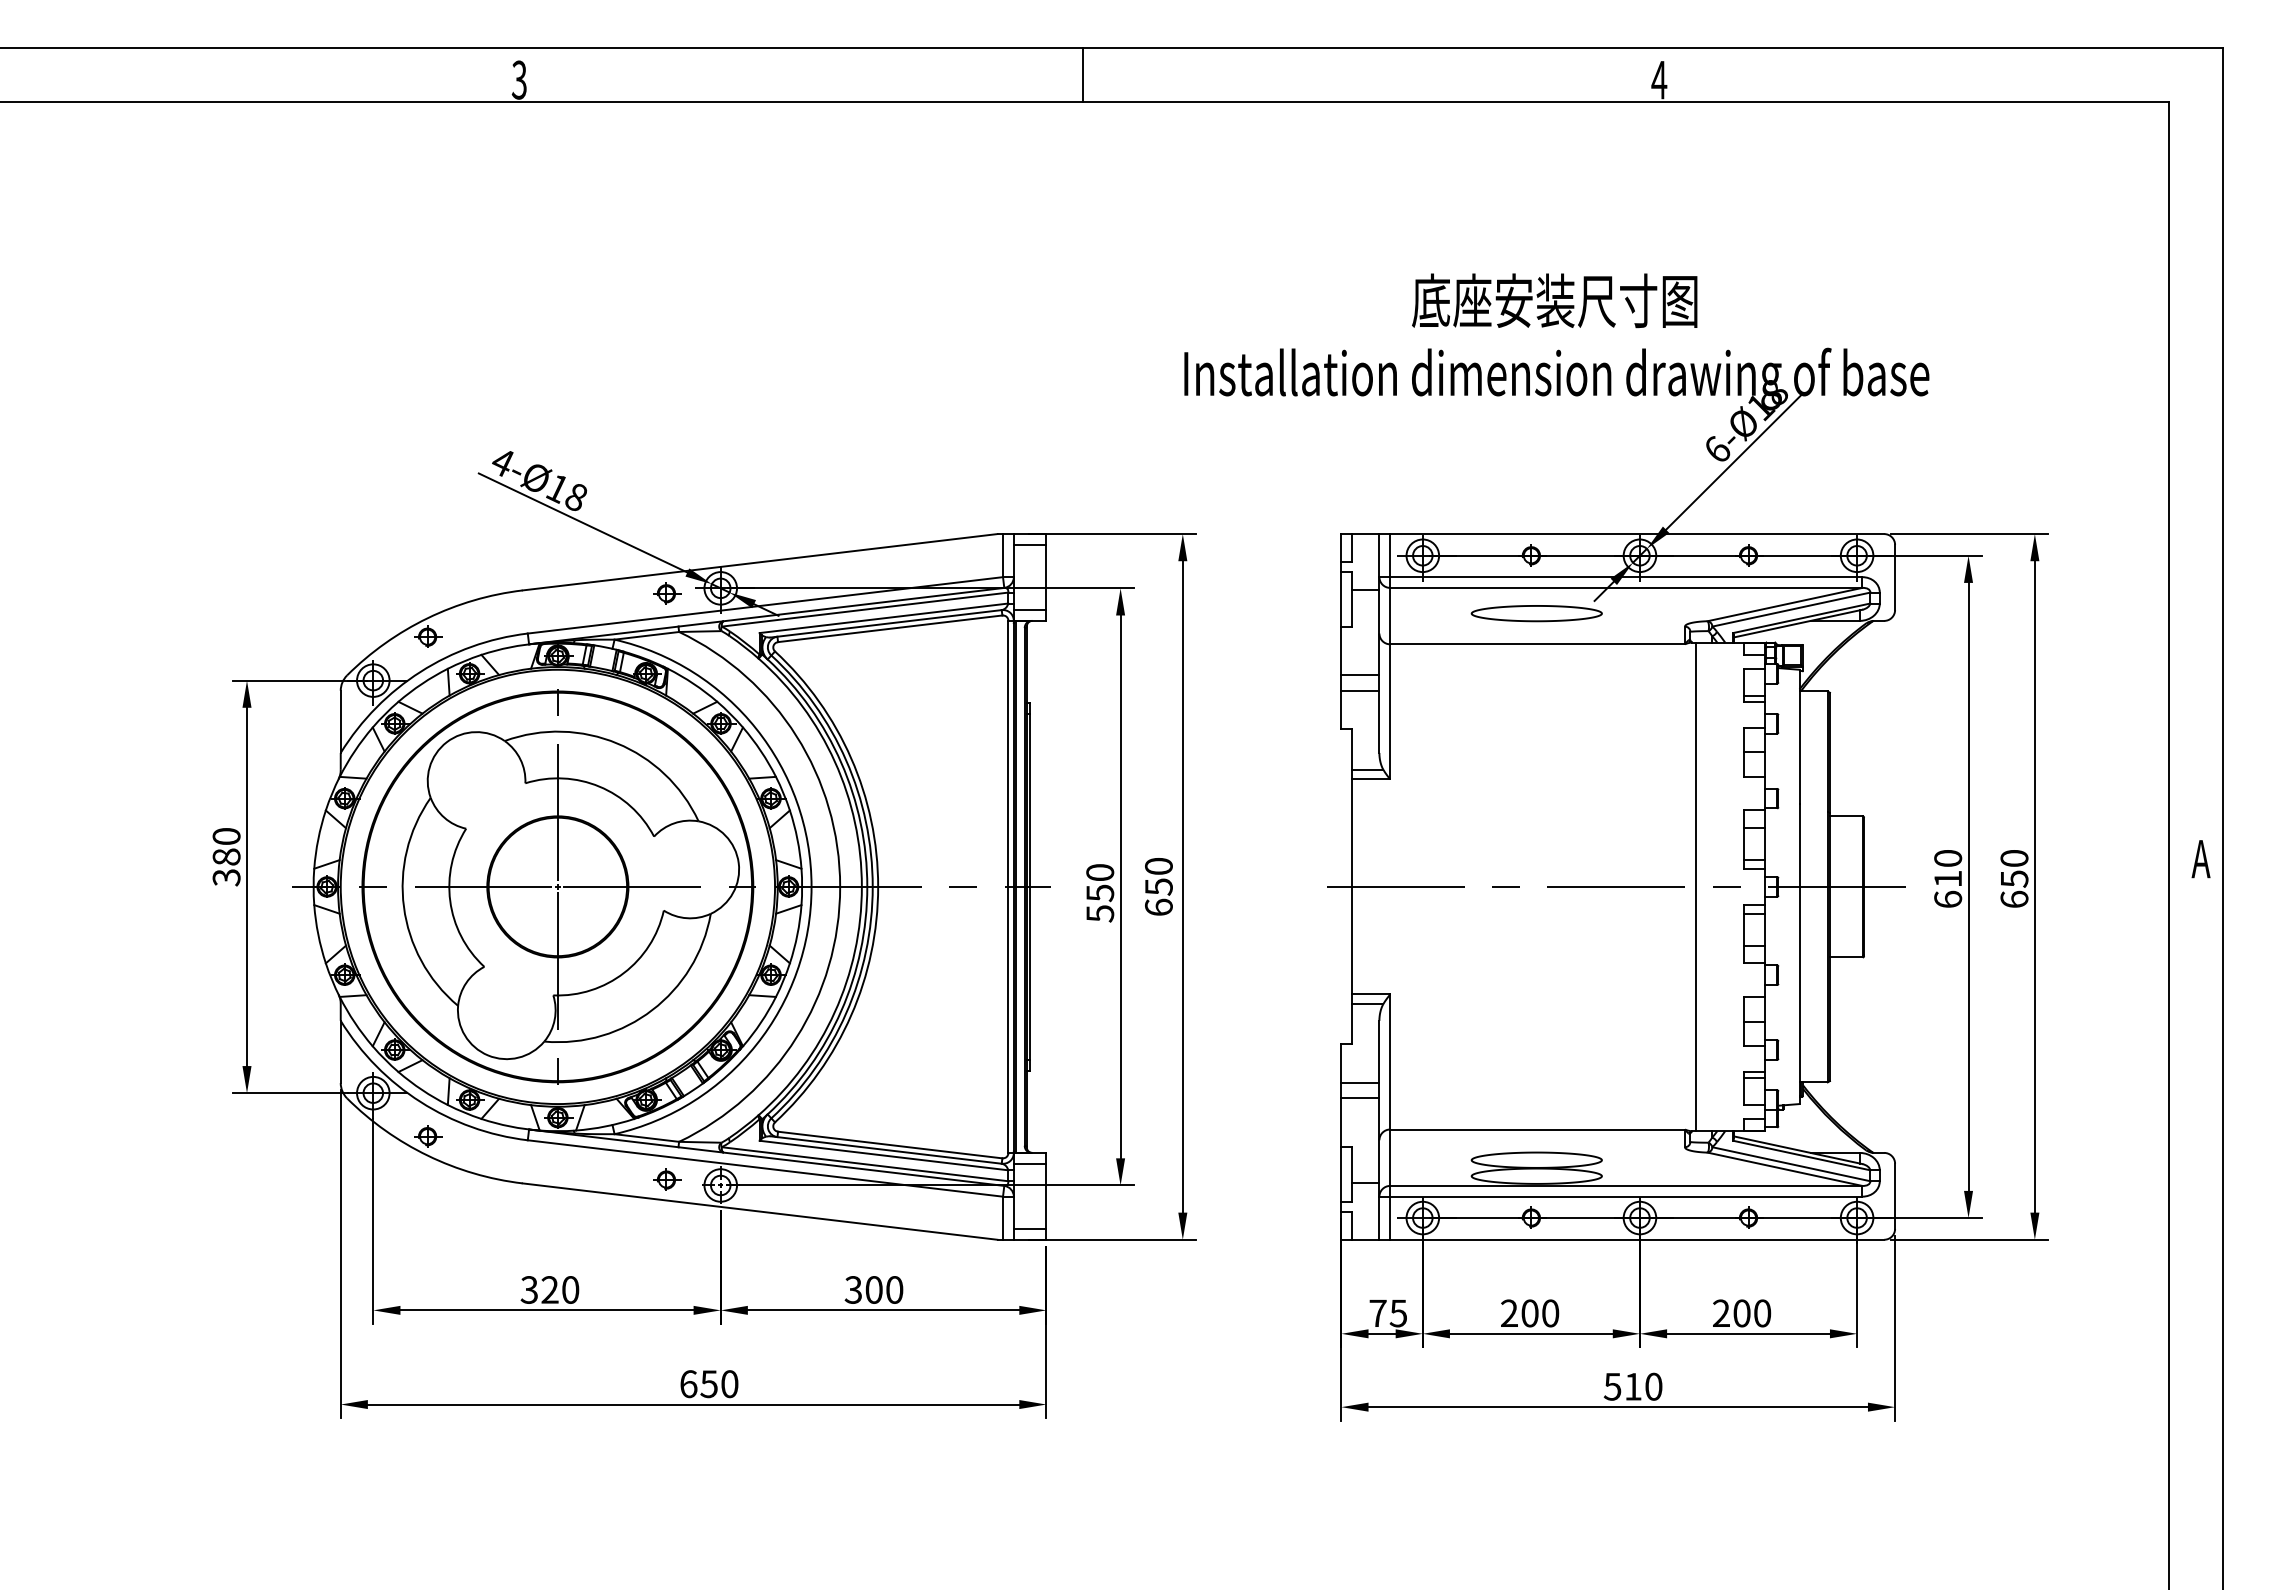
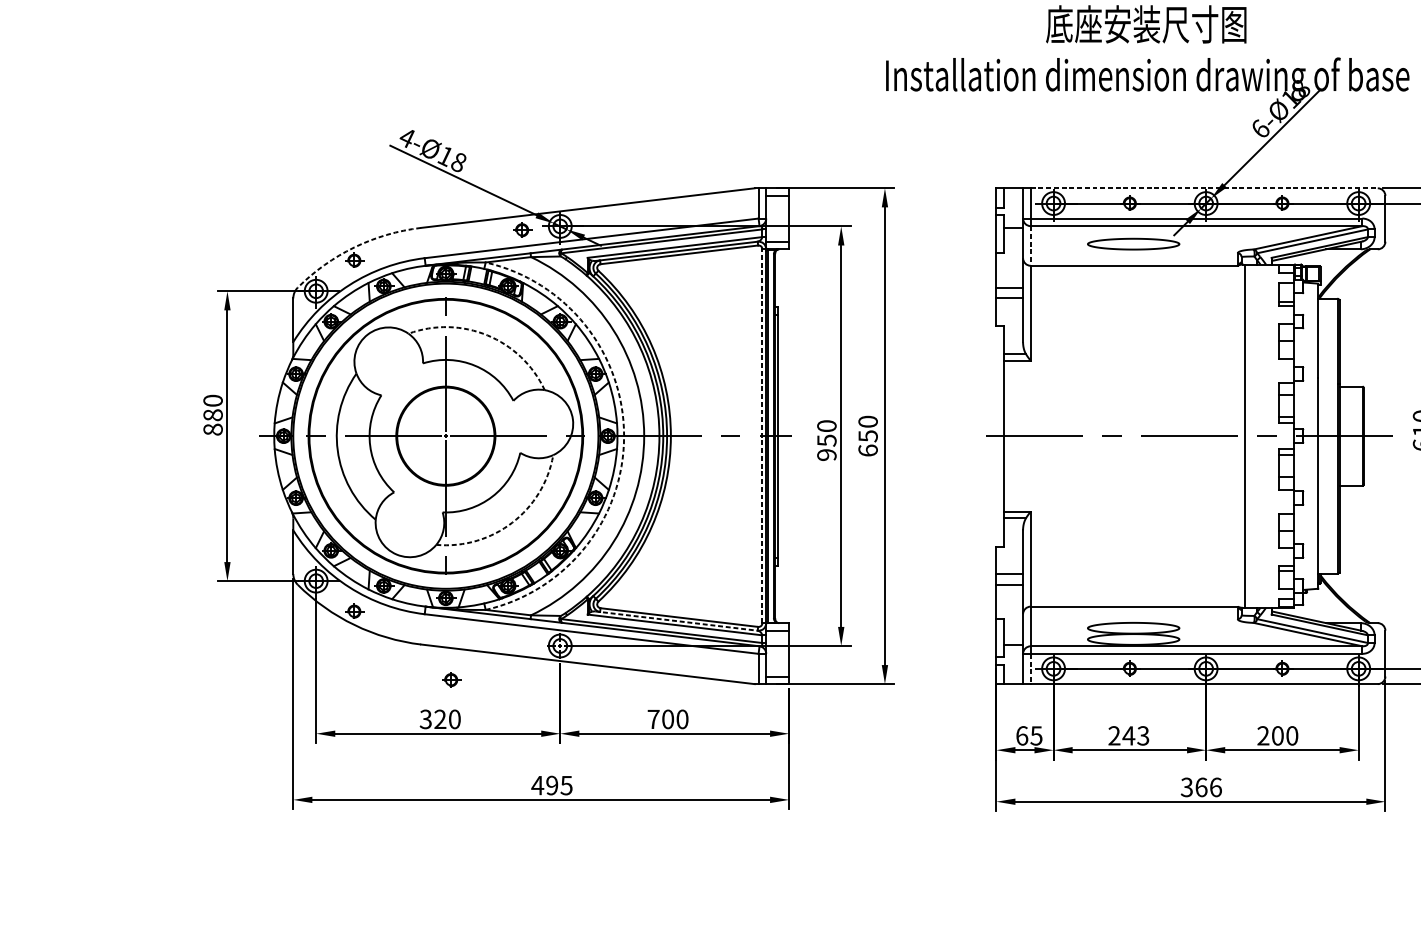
line: (1637, 534) -> (1204, 188), solid -> dashed
line: (1390, 616) -> (1030, 246), solid -> dashed
arc: (427, 618) -> (354, 247), solid -> dashed
arc: (617, 743) -> (487, 335), solid -> dashed
text: (226, 877) -> (213, 429), 380 -> 880
arc: (811, 886) -> (624, 435), solid -> dashed
line: (1008, 886) -> (762, 435), solid -> dashed
text: (1100, 913) -> (827, 454), 550 -> 950
arc: (652, 1010) -> (512, 523), solid -> dashed
line: (886, 1150) -> (676, 621), solid -> dashed
part: (667, 1179) -> (451, 679), moved
line: (1390, 1218) -> (1030, 669), solid -> dashed
text: (853, 1289) -> (653, 719), 300 -> 700
text: (1377, 1313) -> (1021, 735), 75 -> 65
text: (1539, 1313) -> (1135, 735), 200 -> 243
text: (708, 1384) -> (551, 785), 650 -> 495
text: (1633, 1386) -> (1201, 787), 510 -> 366

